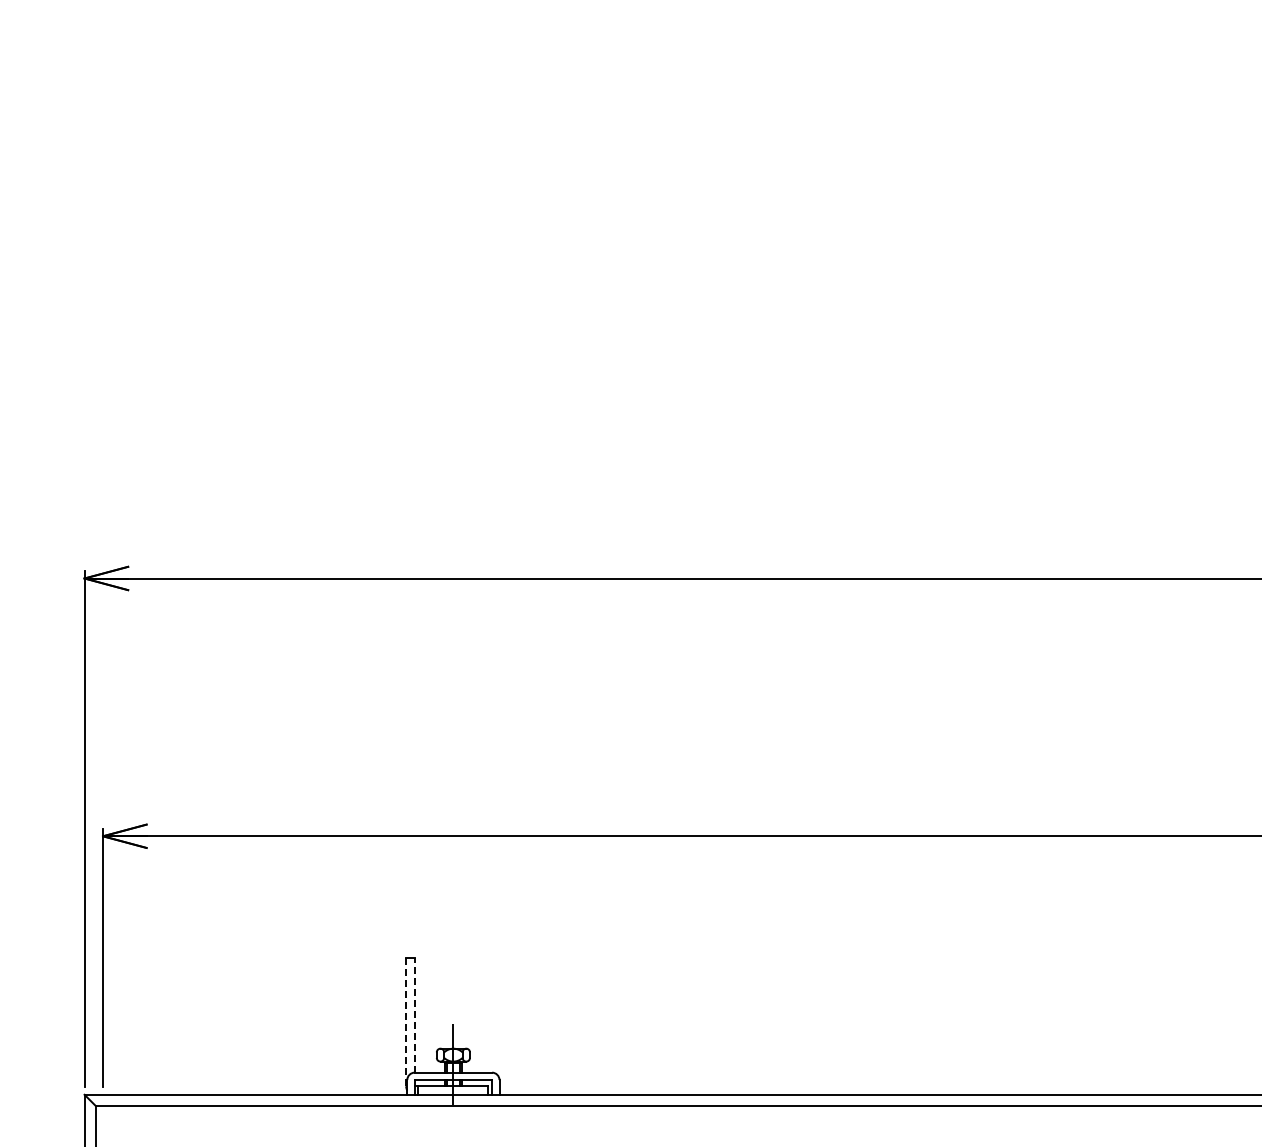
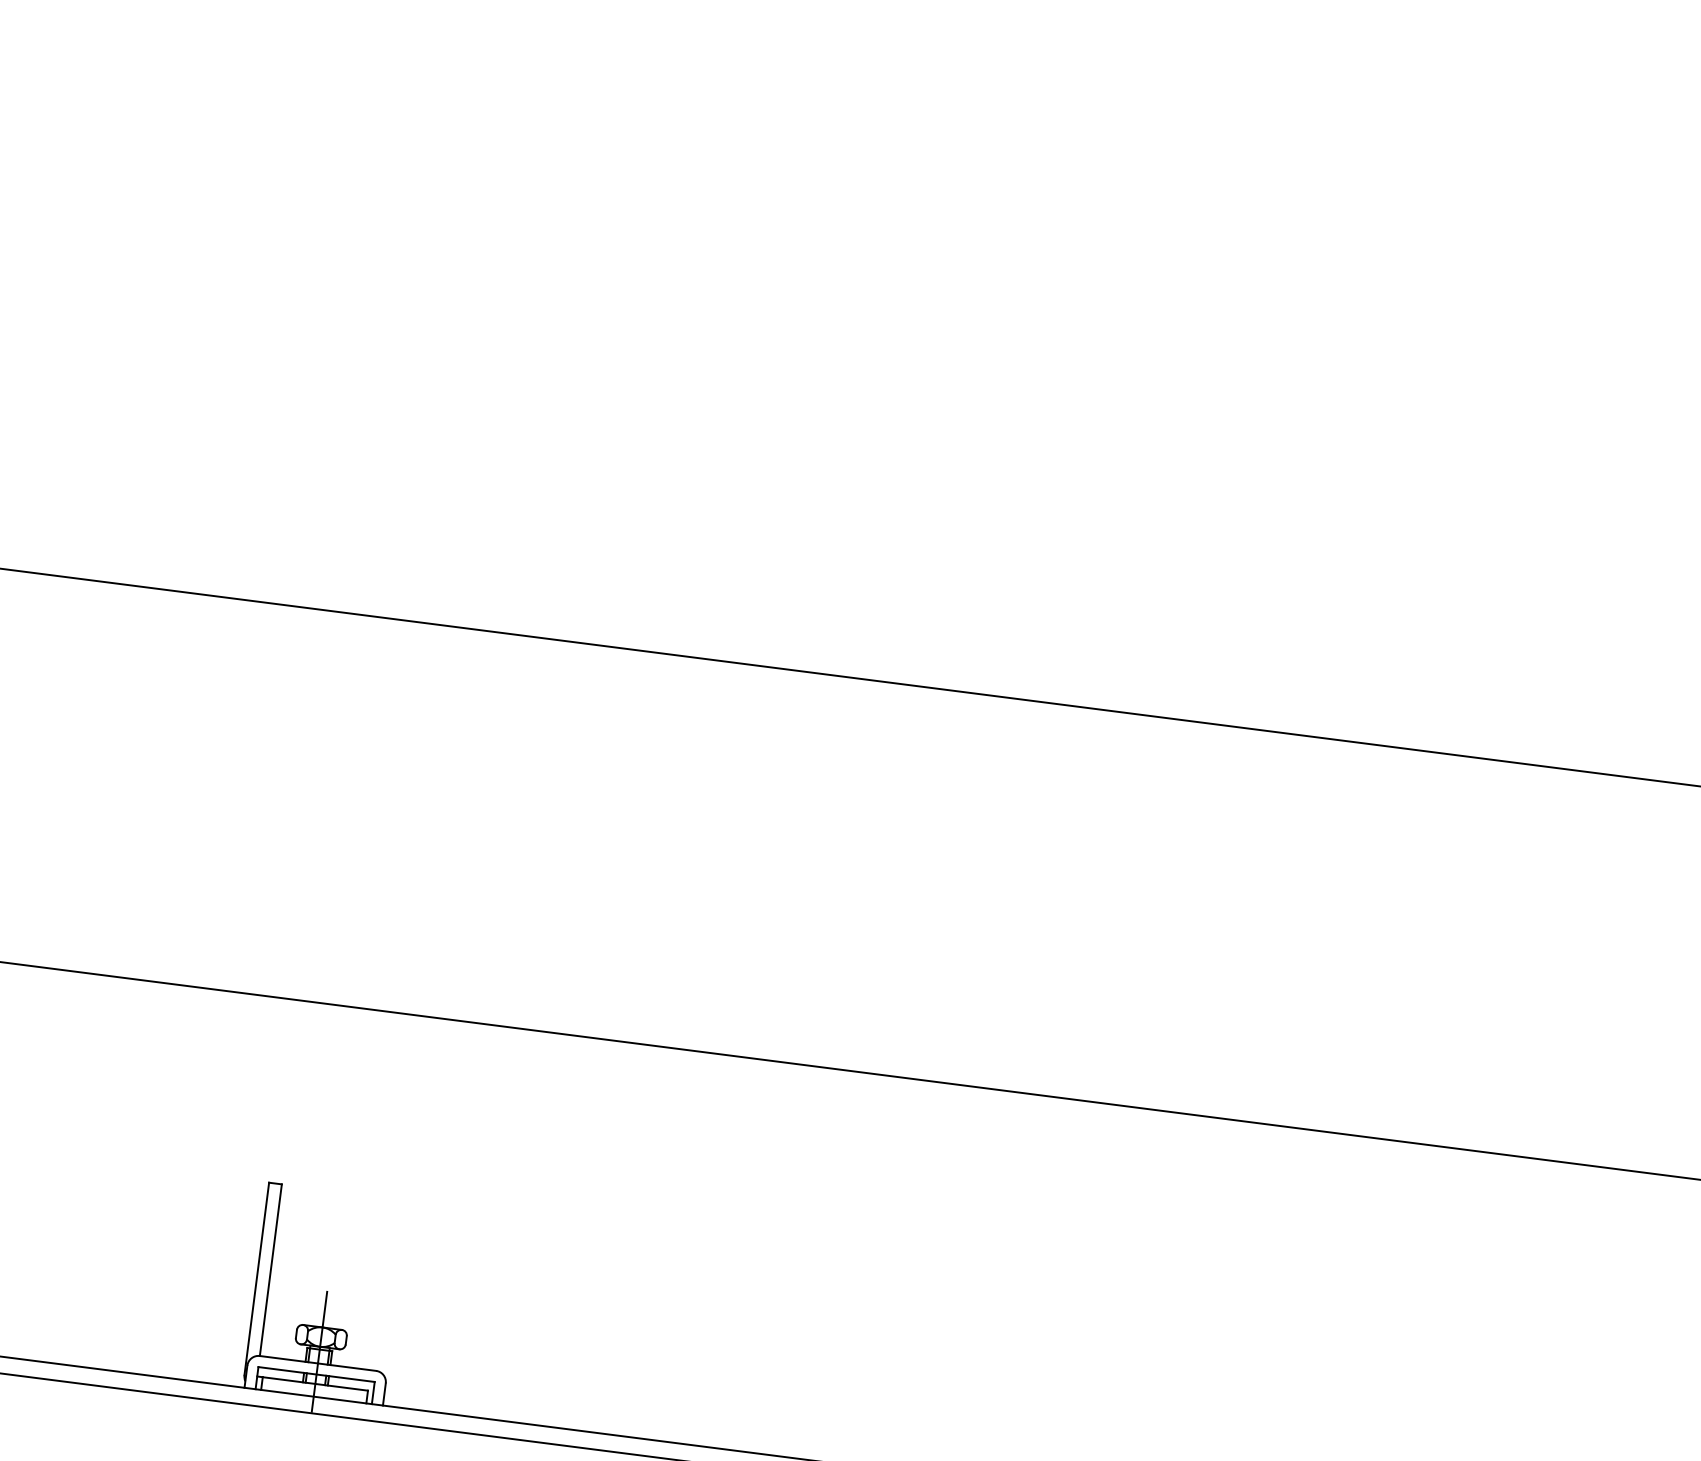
line: (414, 1015) -> (270, 1270), dashed -> solid
line: (406, 1022) -> (257, 1279), dashed -> solid

